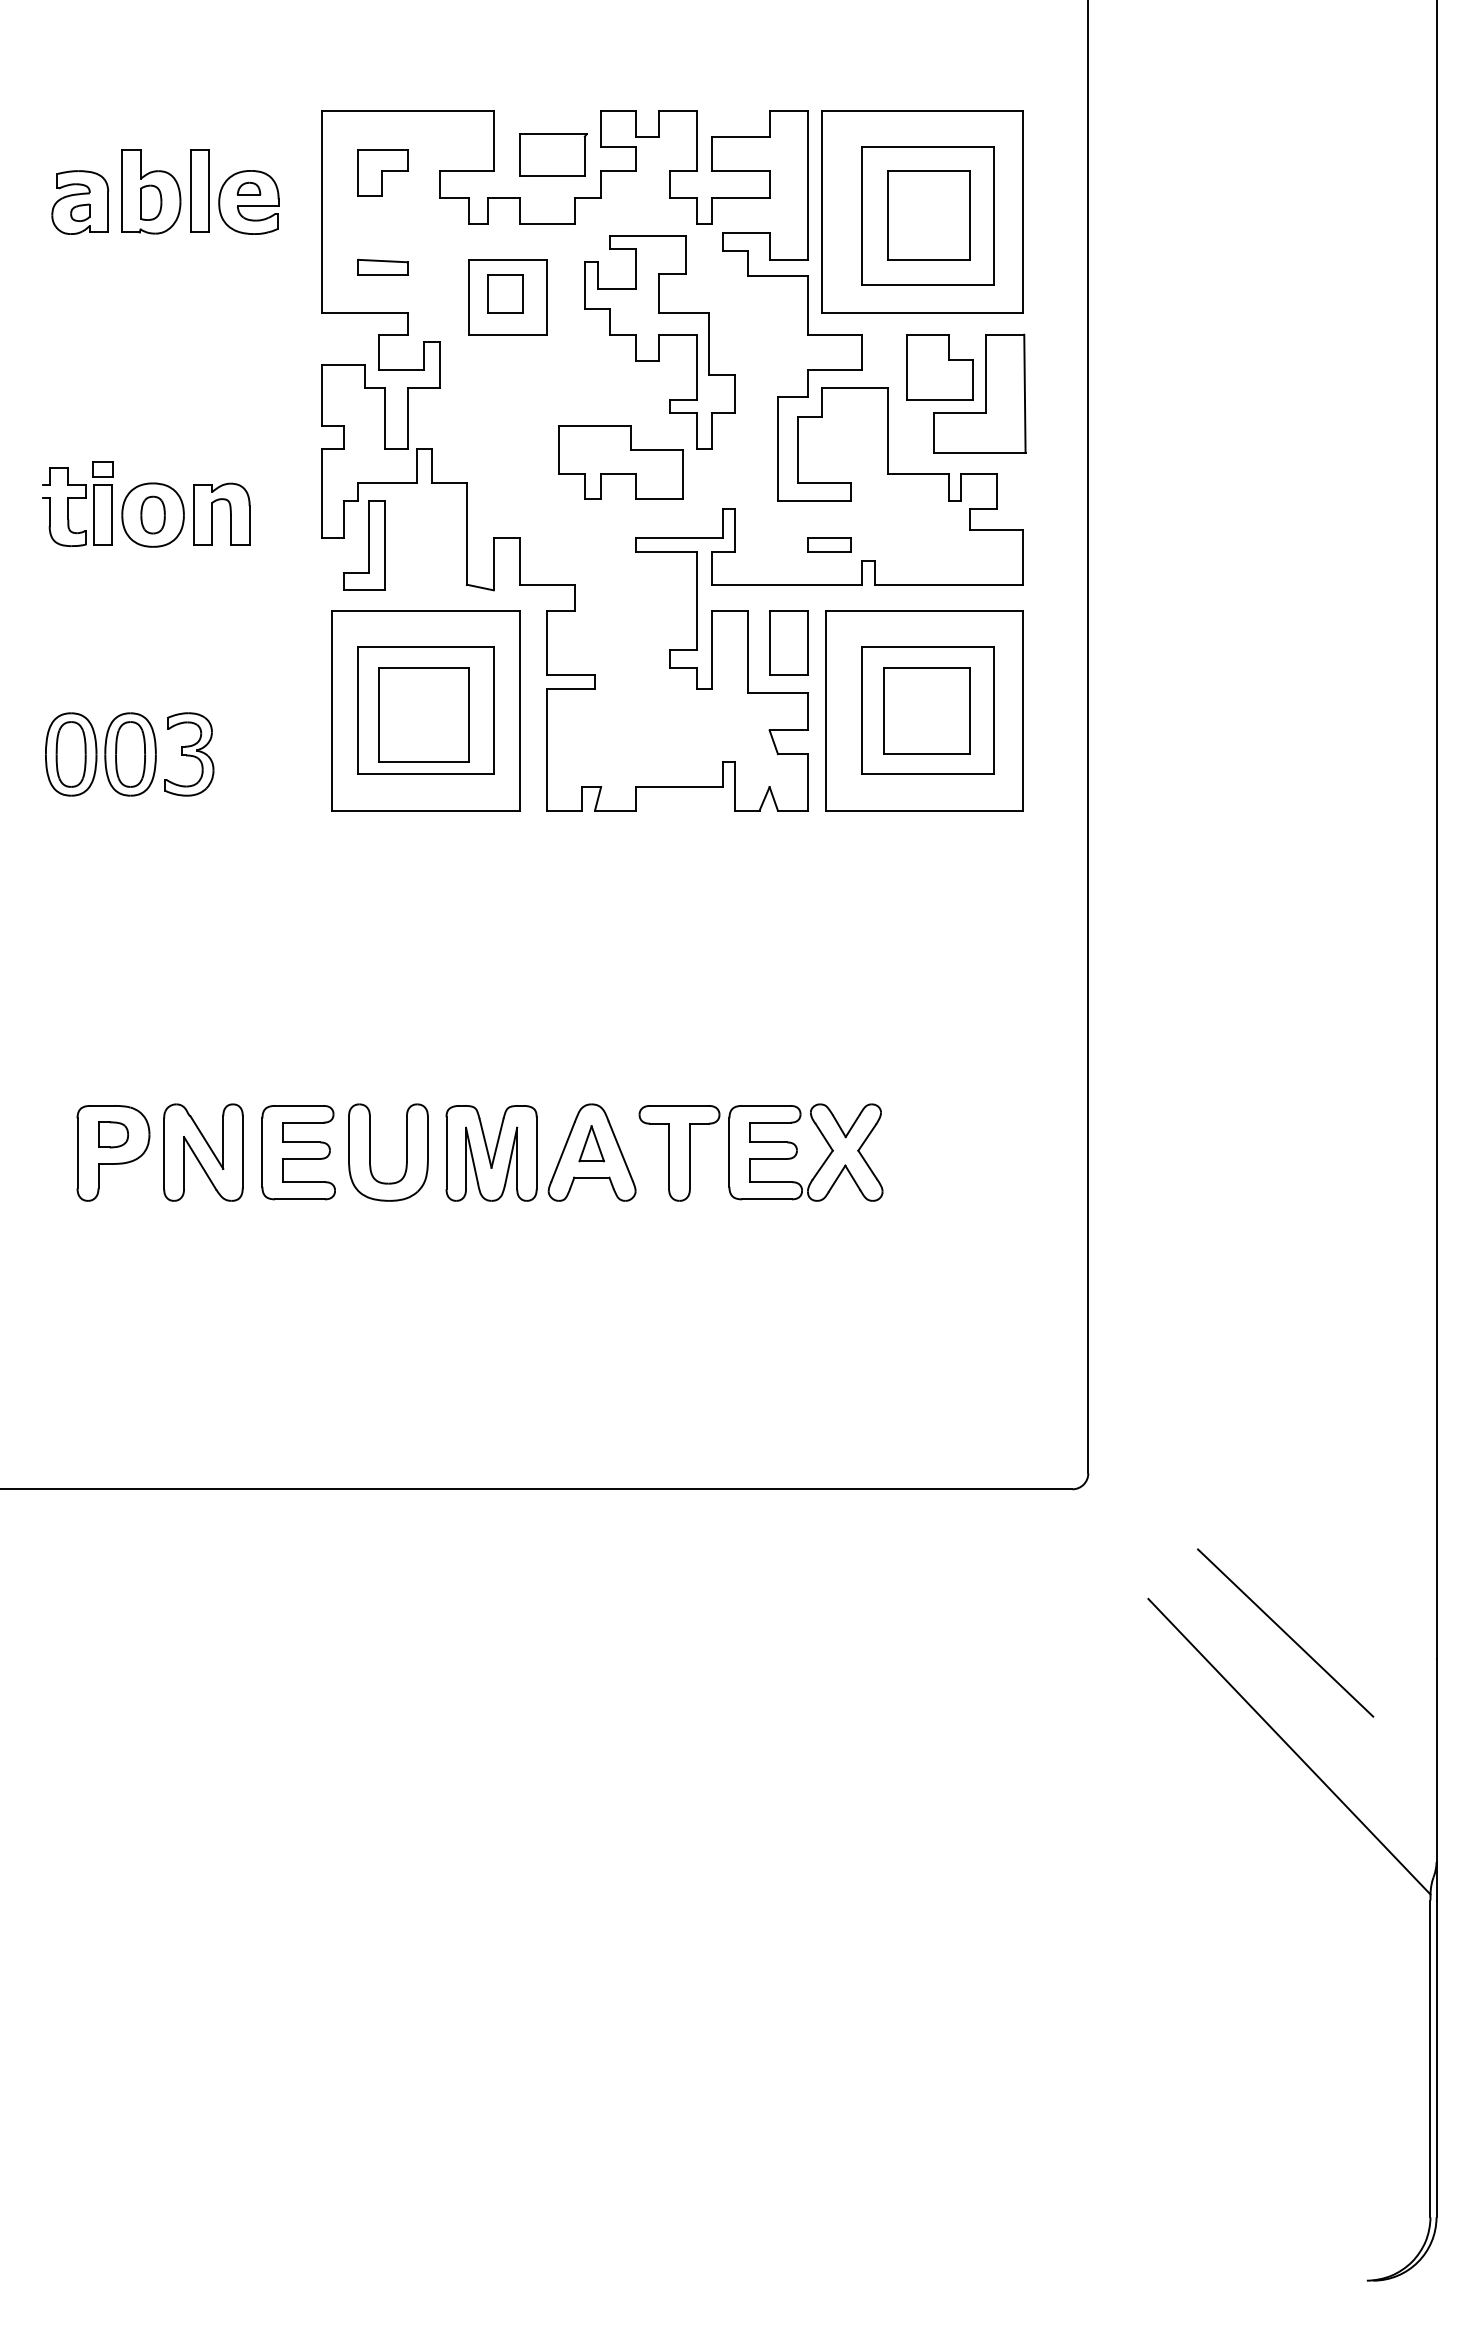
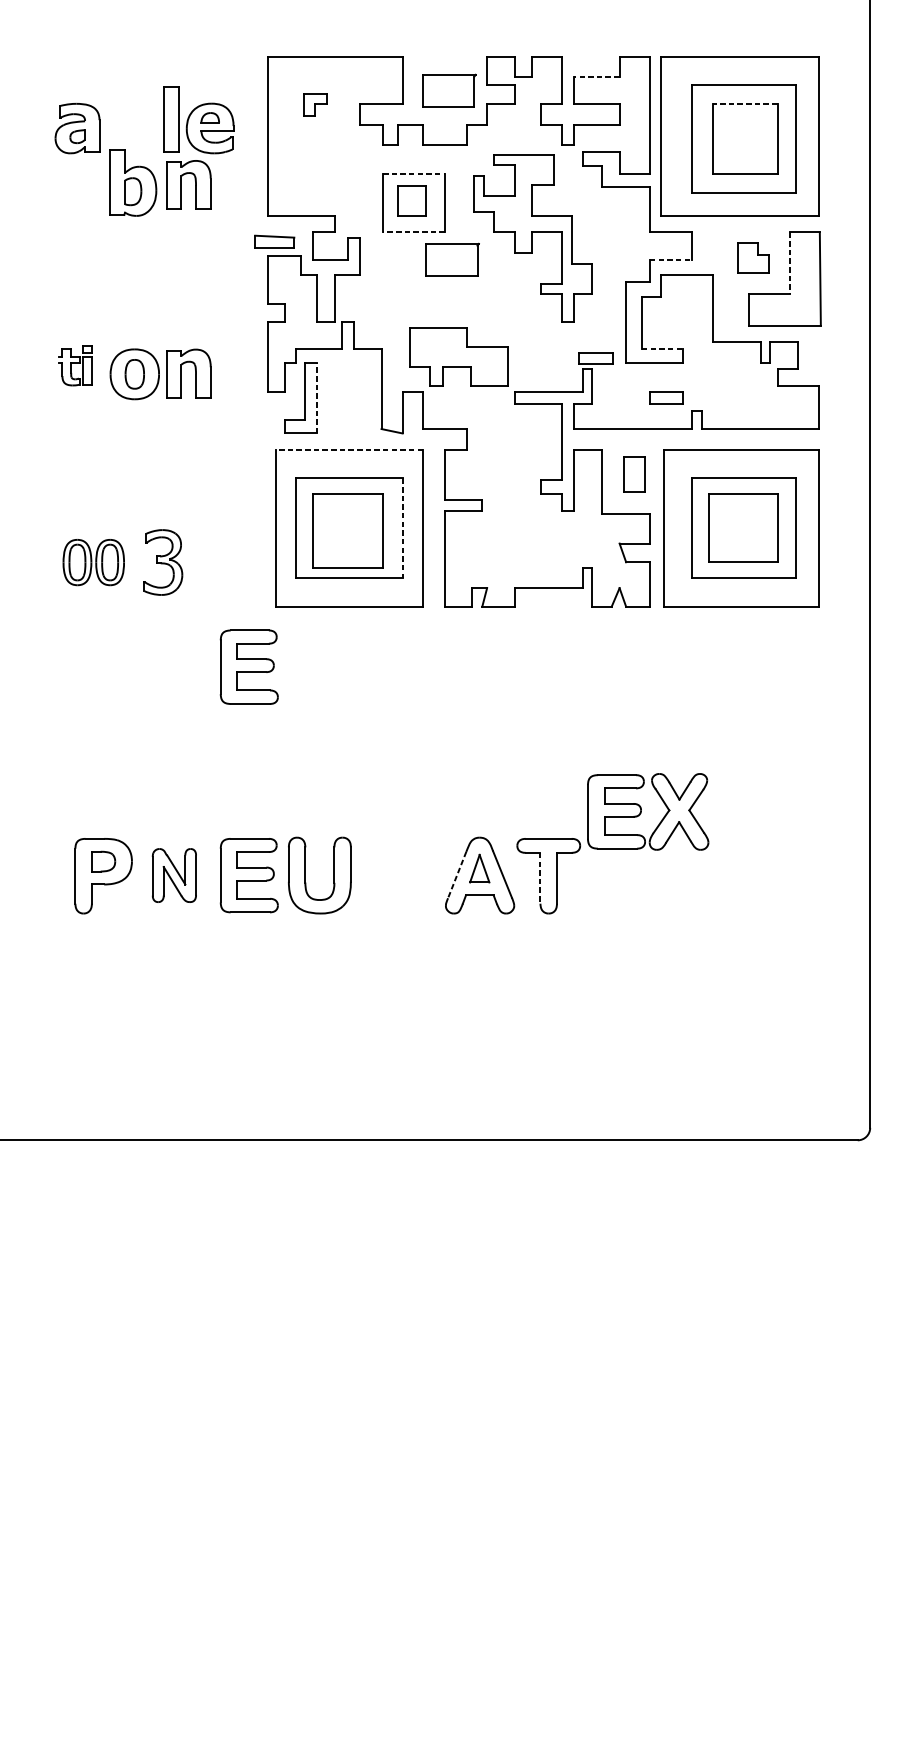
line: (740, 136) -> (596, 76), solid -> dashed
line: (928, 170) -> (744, 103), solid -> dashed
part: (382, 172) -> (315, 104), size x0.6
part: (151, 191) -> (133, 182), moved
line: (508, 259) -> (414, 173), solid -> dashed
part: (382, 267) -> (274, 241), moved
part: (229, 270) -> (194, 181), added
line: (507, 334) -> (413, 232), solid -> dashed
part: (939, 367) -> (753, 258), size x0.6
part: (557, 369) -> (452, 259), added
line: (835, 369) -> (671, 259), solid -> dashed
line: (985, 374) -> (789, 263), solid -> dashed
part: (620, 462) -> (458, 357), moved
line: (824, 482) -> (662, 348), solid -> dashed
part: (739, 494) -> (595, 358), added
part: (77, 503) -> (75, 365), size x0.6
line: (384, 545) -> (316, 398), solid -> dashed
line: (425, 610) -> (349, 449), solid -> dashed
part: (788, 642) -> (634, 474), size x0.7
line: (493, 711) -> (402, 528), solid -> dashed
part: (100, 754) -> (93, 562), size x0.7
part: (298, 887) -> (249, 667), added
line: (563, 1151) -> (457, 874), solid -> dashed
part: (203, 1152) -> (174, 875), size x0.7
part: (797, 1152) -> (641, 811), moved
part: (491, 1153) -> (400, 876), removed
line: (669, 1156) -> (540, 878), solid -> dashed

